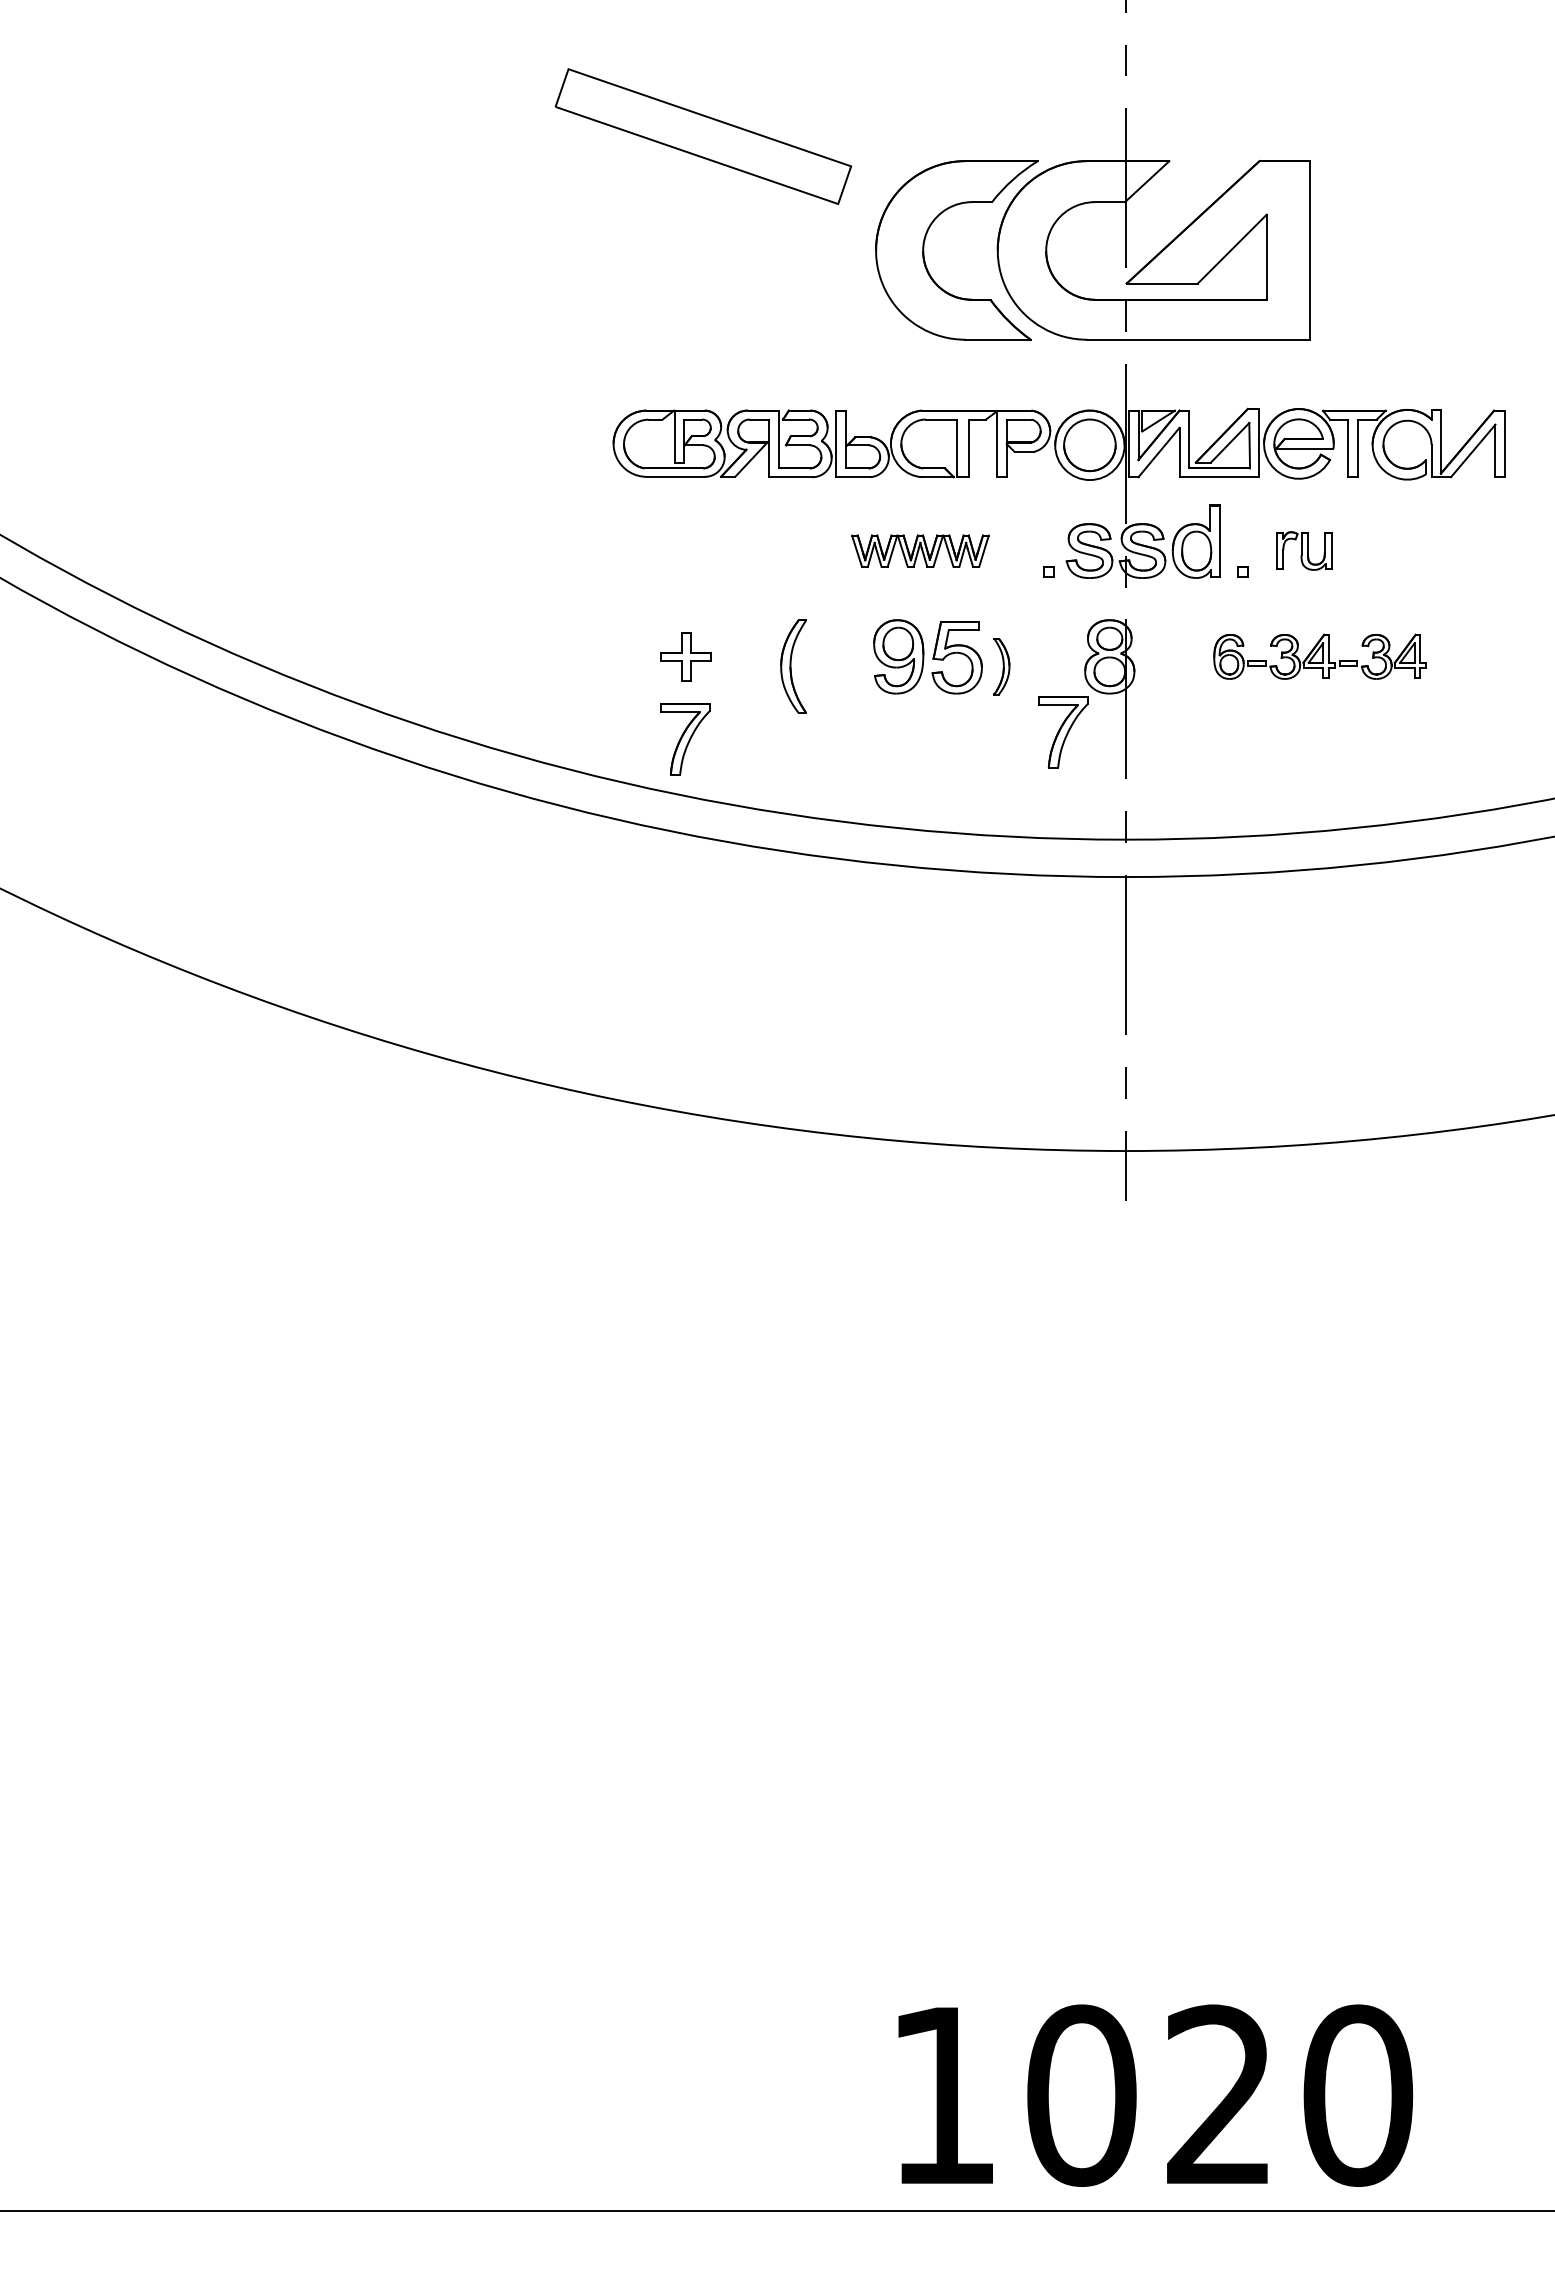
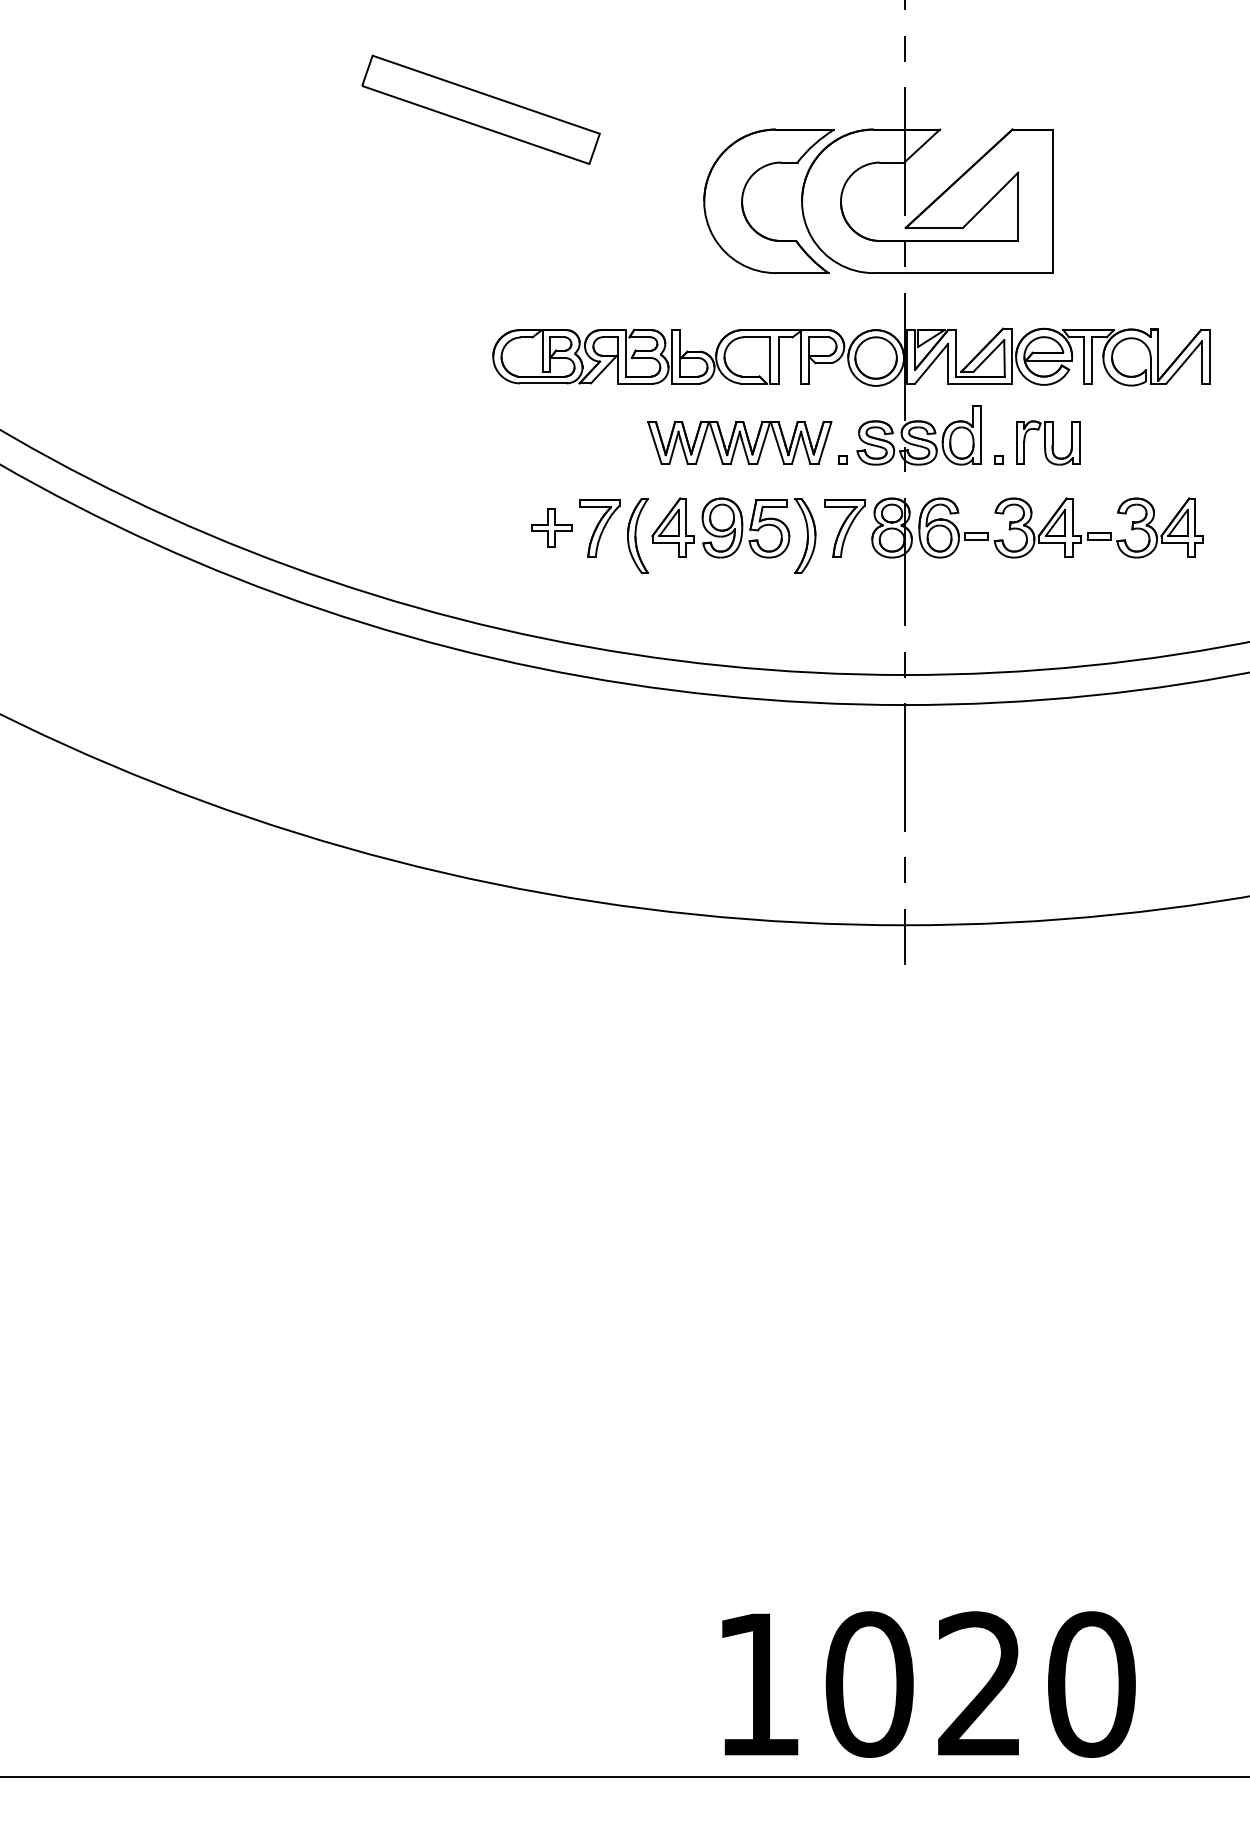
part: (703, 136) -> (481, 109), moved
part: (1304, 550) -> (1048, 442), size x1.43
part: (920, 551) -> (739, 443), size x1.67
part: (837, 656) -> (673, 527), added
part: (1319, 656) -> (1060, 527), size x1.67
part: (1001, 666) -> (805, 535), size x1.67
part: (1063, 732) -> (845, 528), moved
part: (685, 739) -> (600, 528), moved

